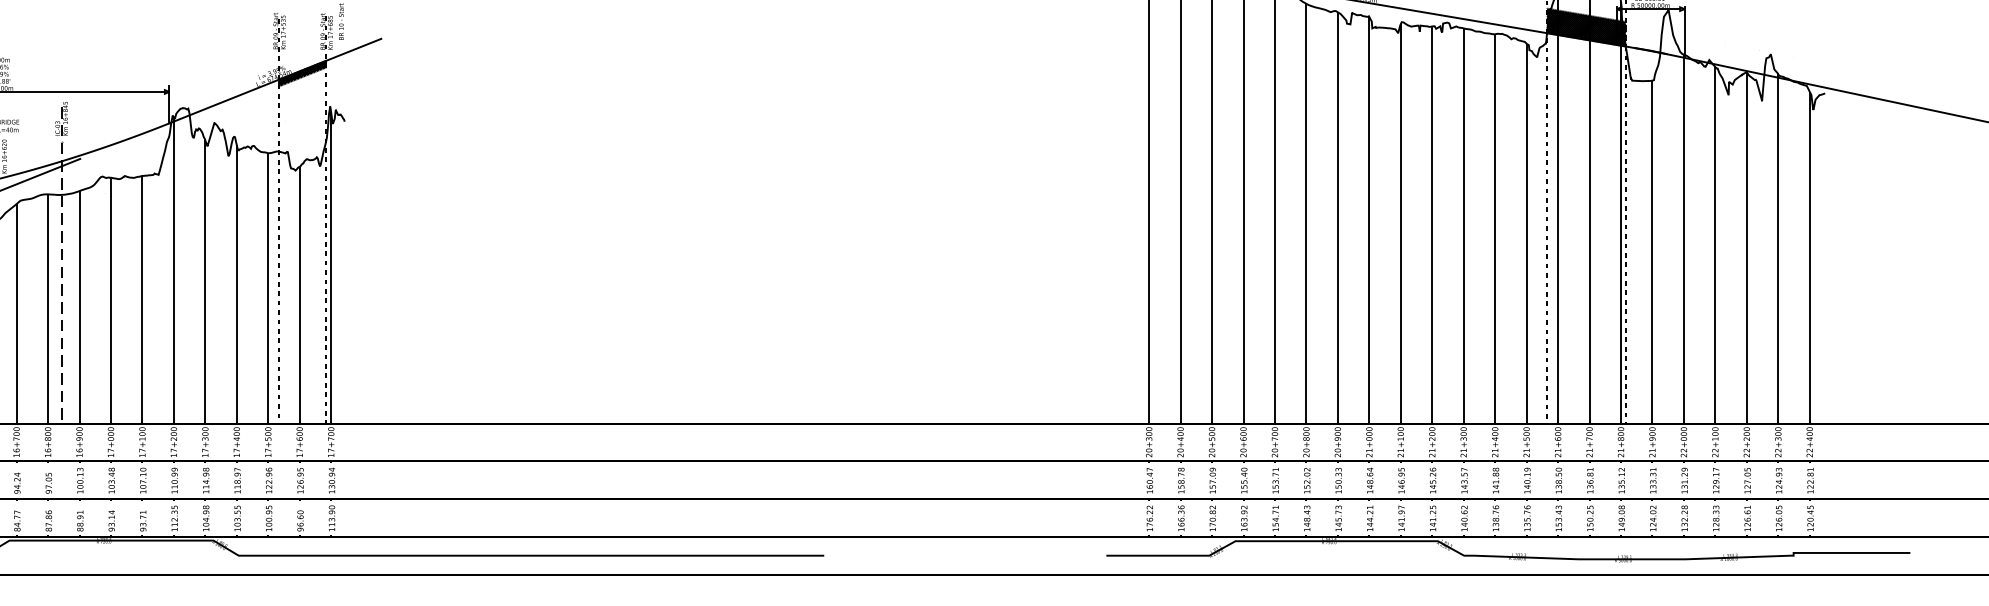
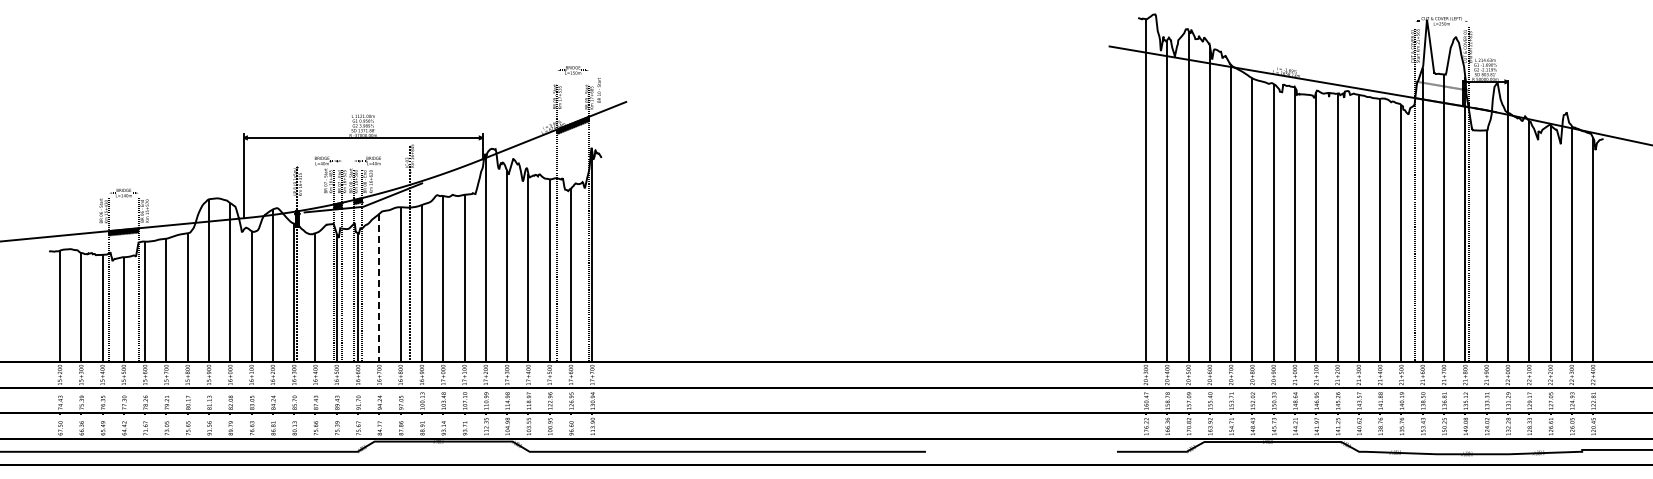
hatch: (1585, 27) -> (1441, 94), removed
line: (16, 315) -> (379, 289), solid -> dashed

